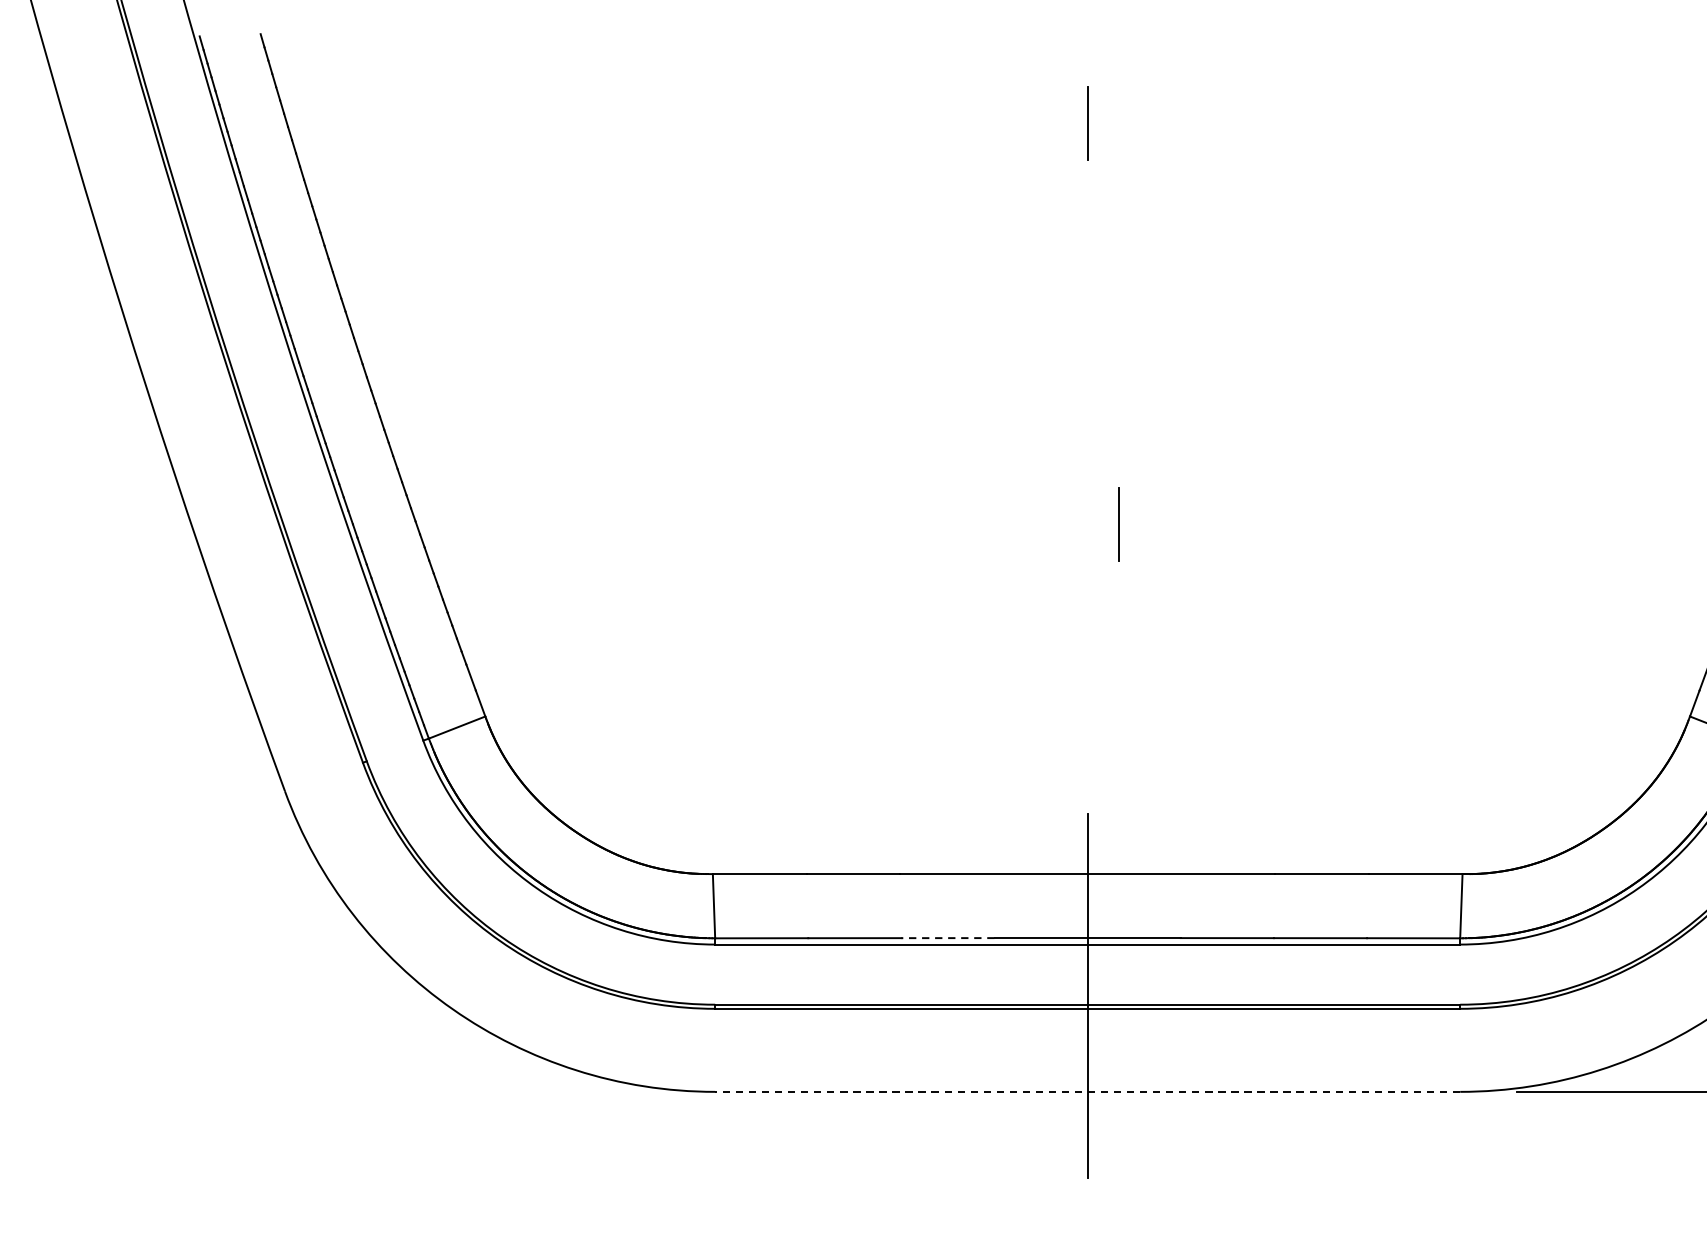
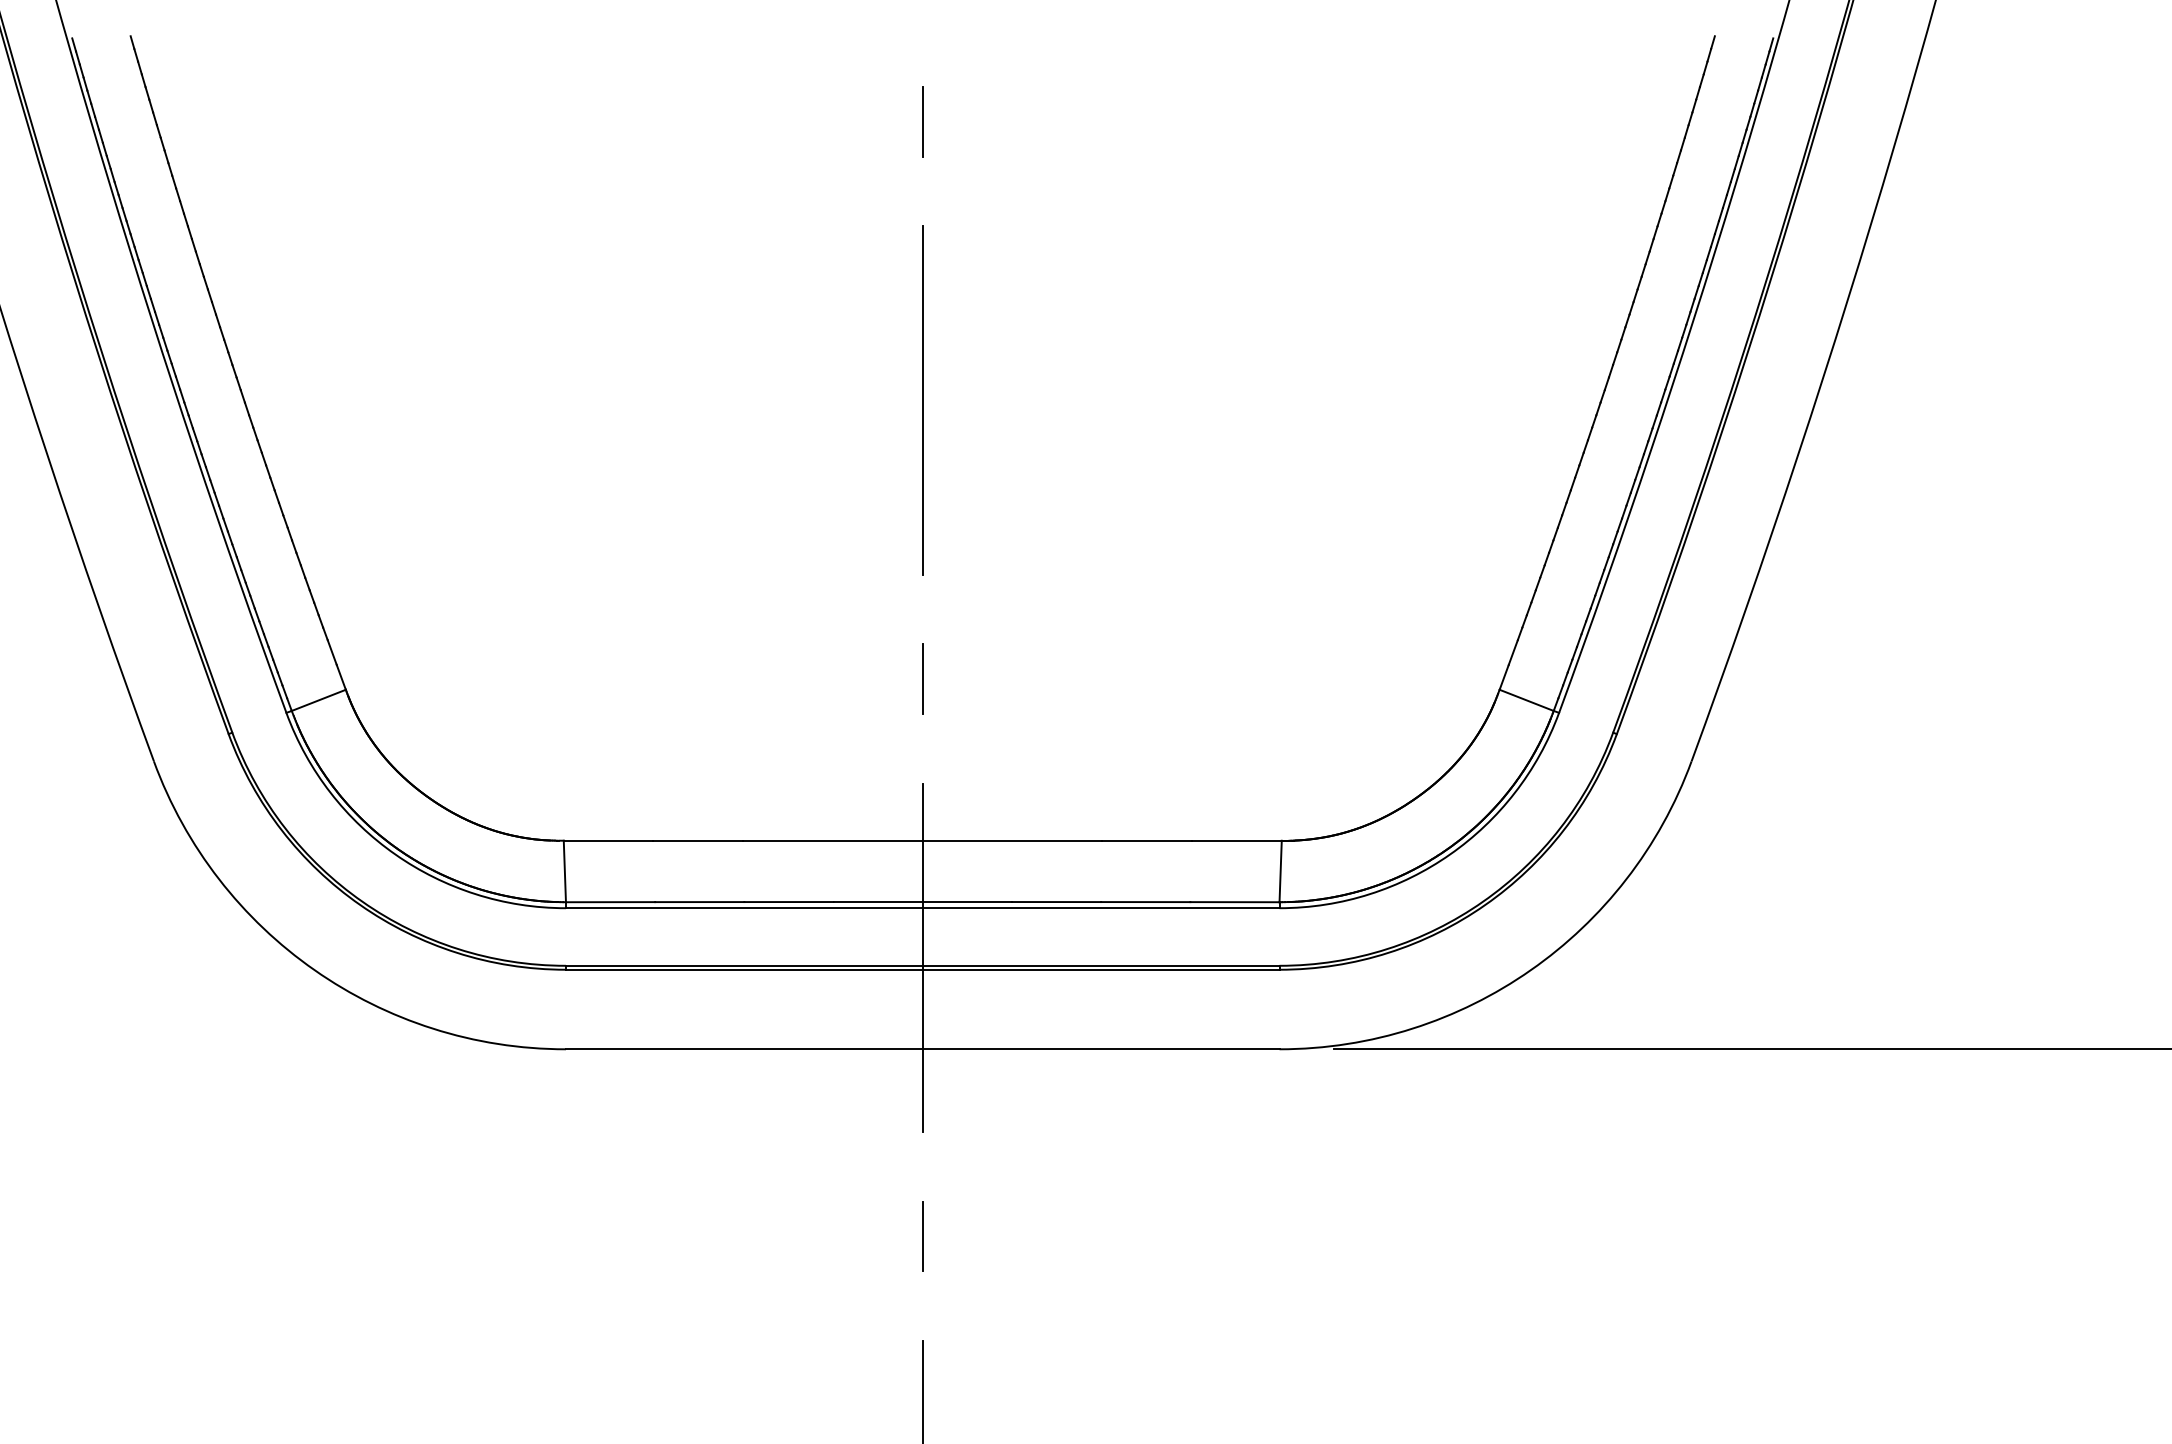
line: (1087, 414) -> (922, 400), added
line: (1118, 524) -> (922, 678), moved
line: (947, 938) -> (788, 902), dashed -> solid
line: (1087, 1092) -> (922, 1049), dashed -> solid

